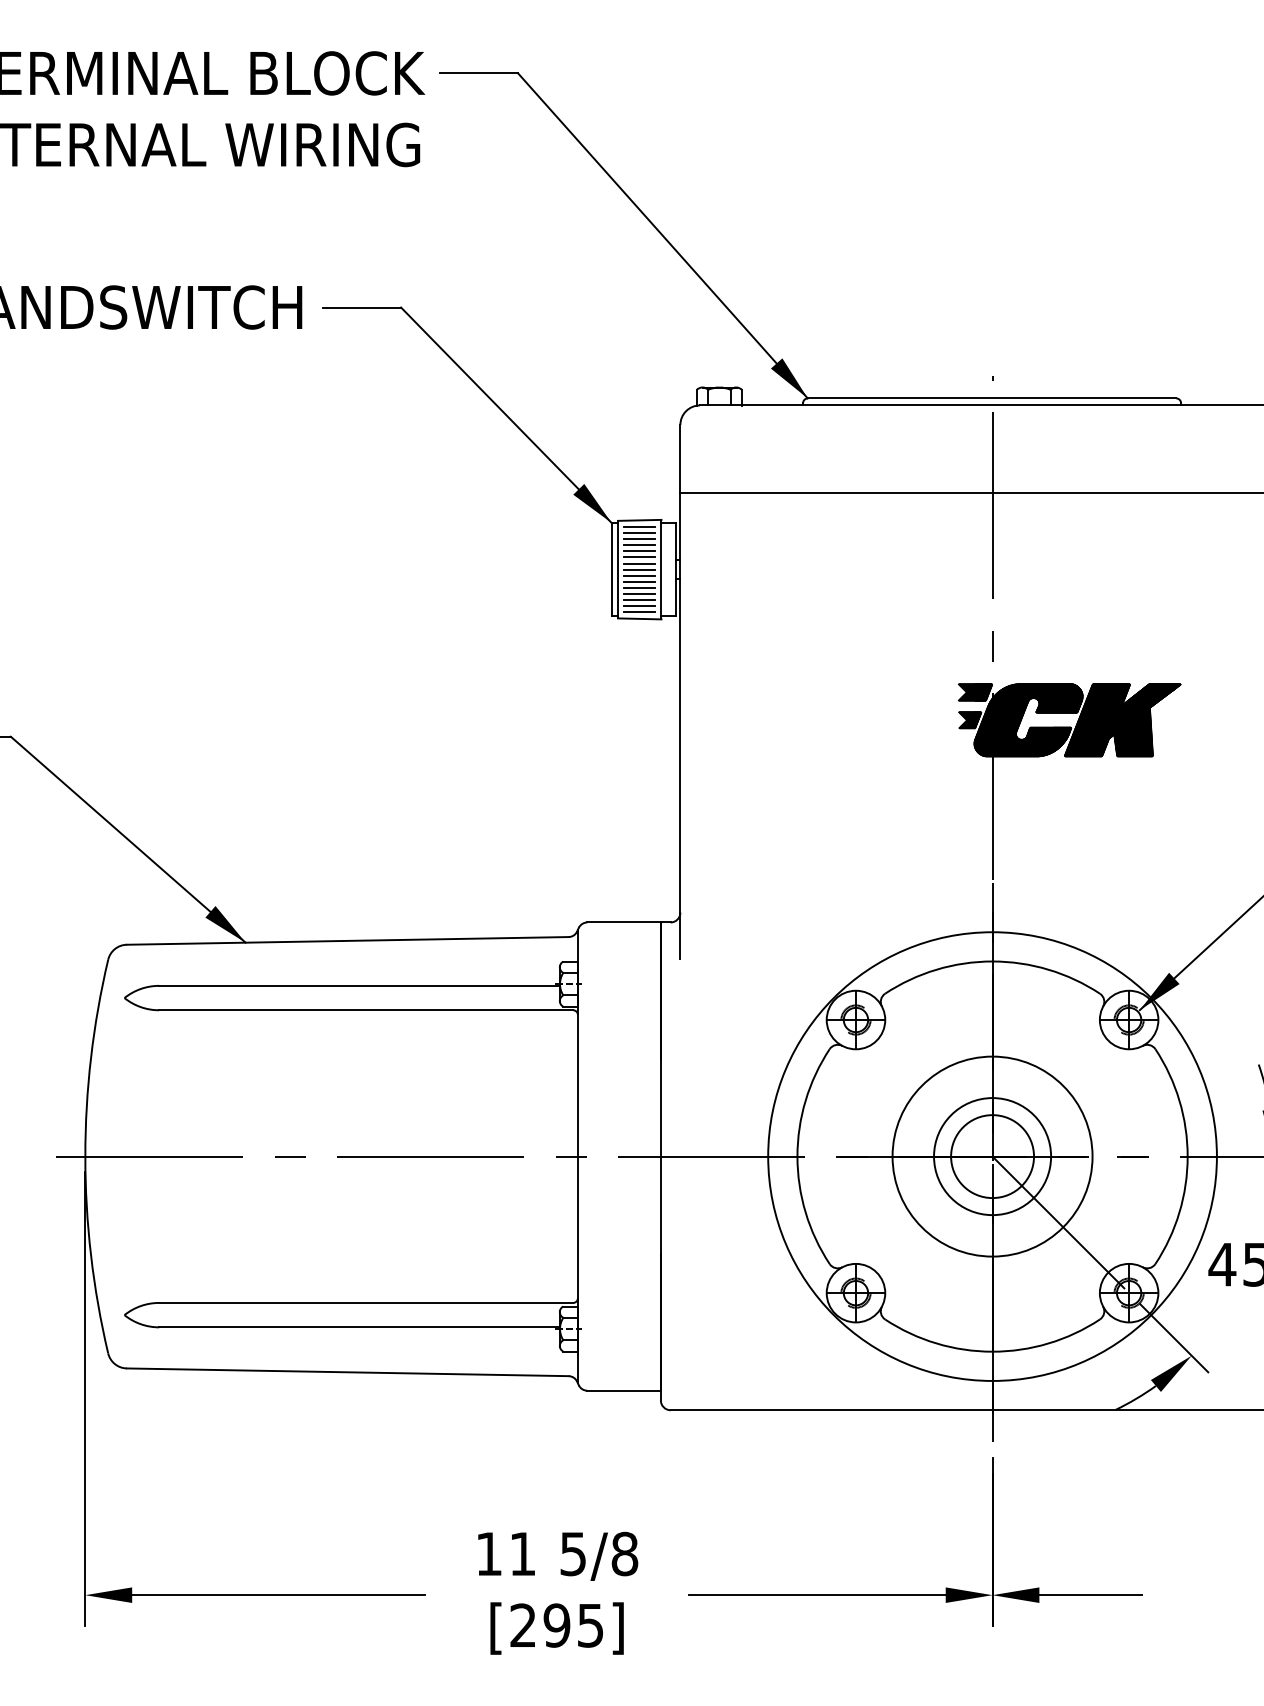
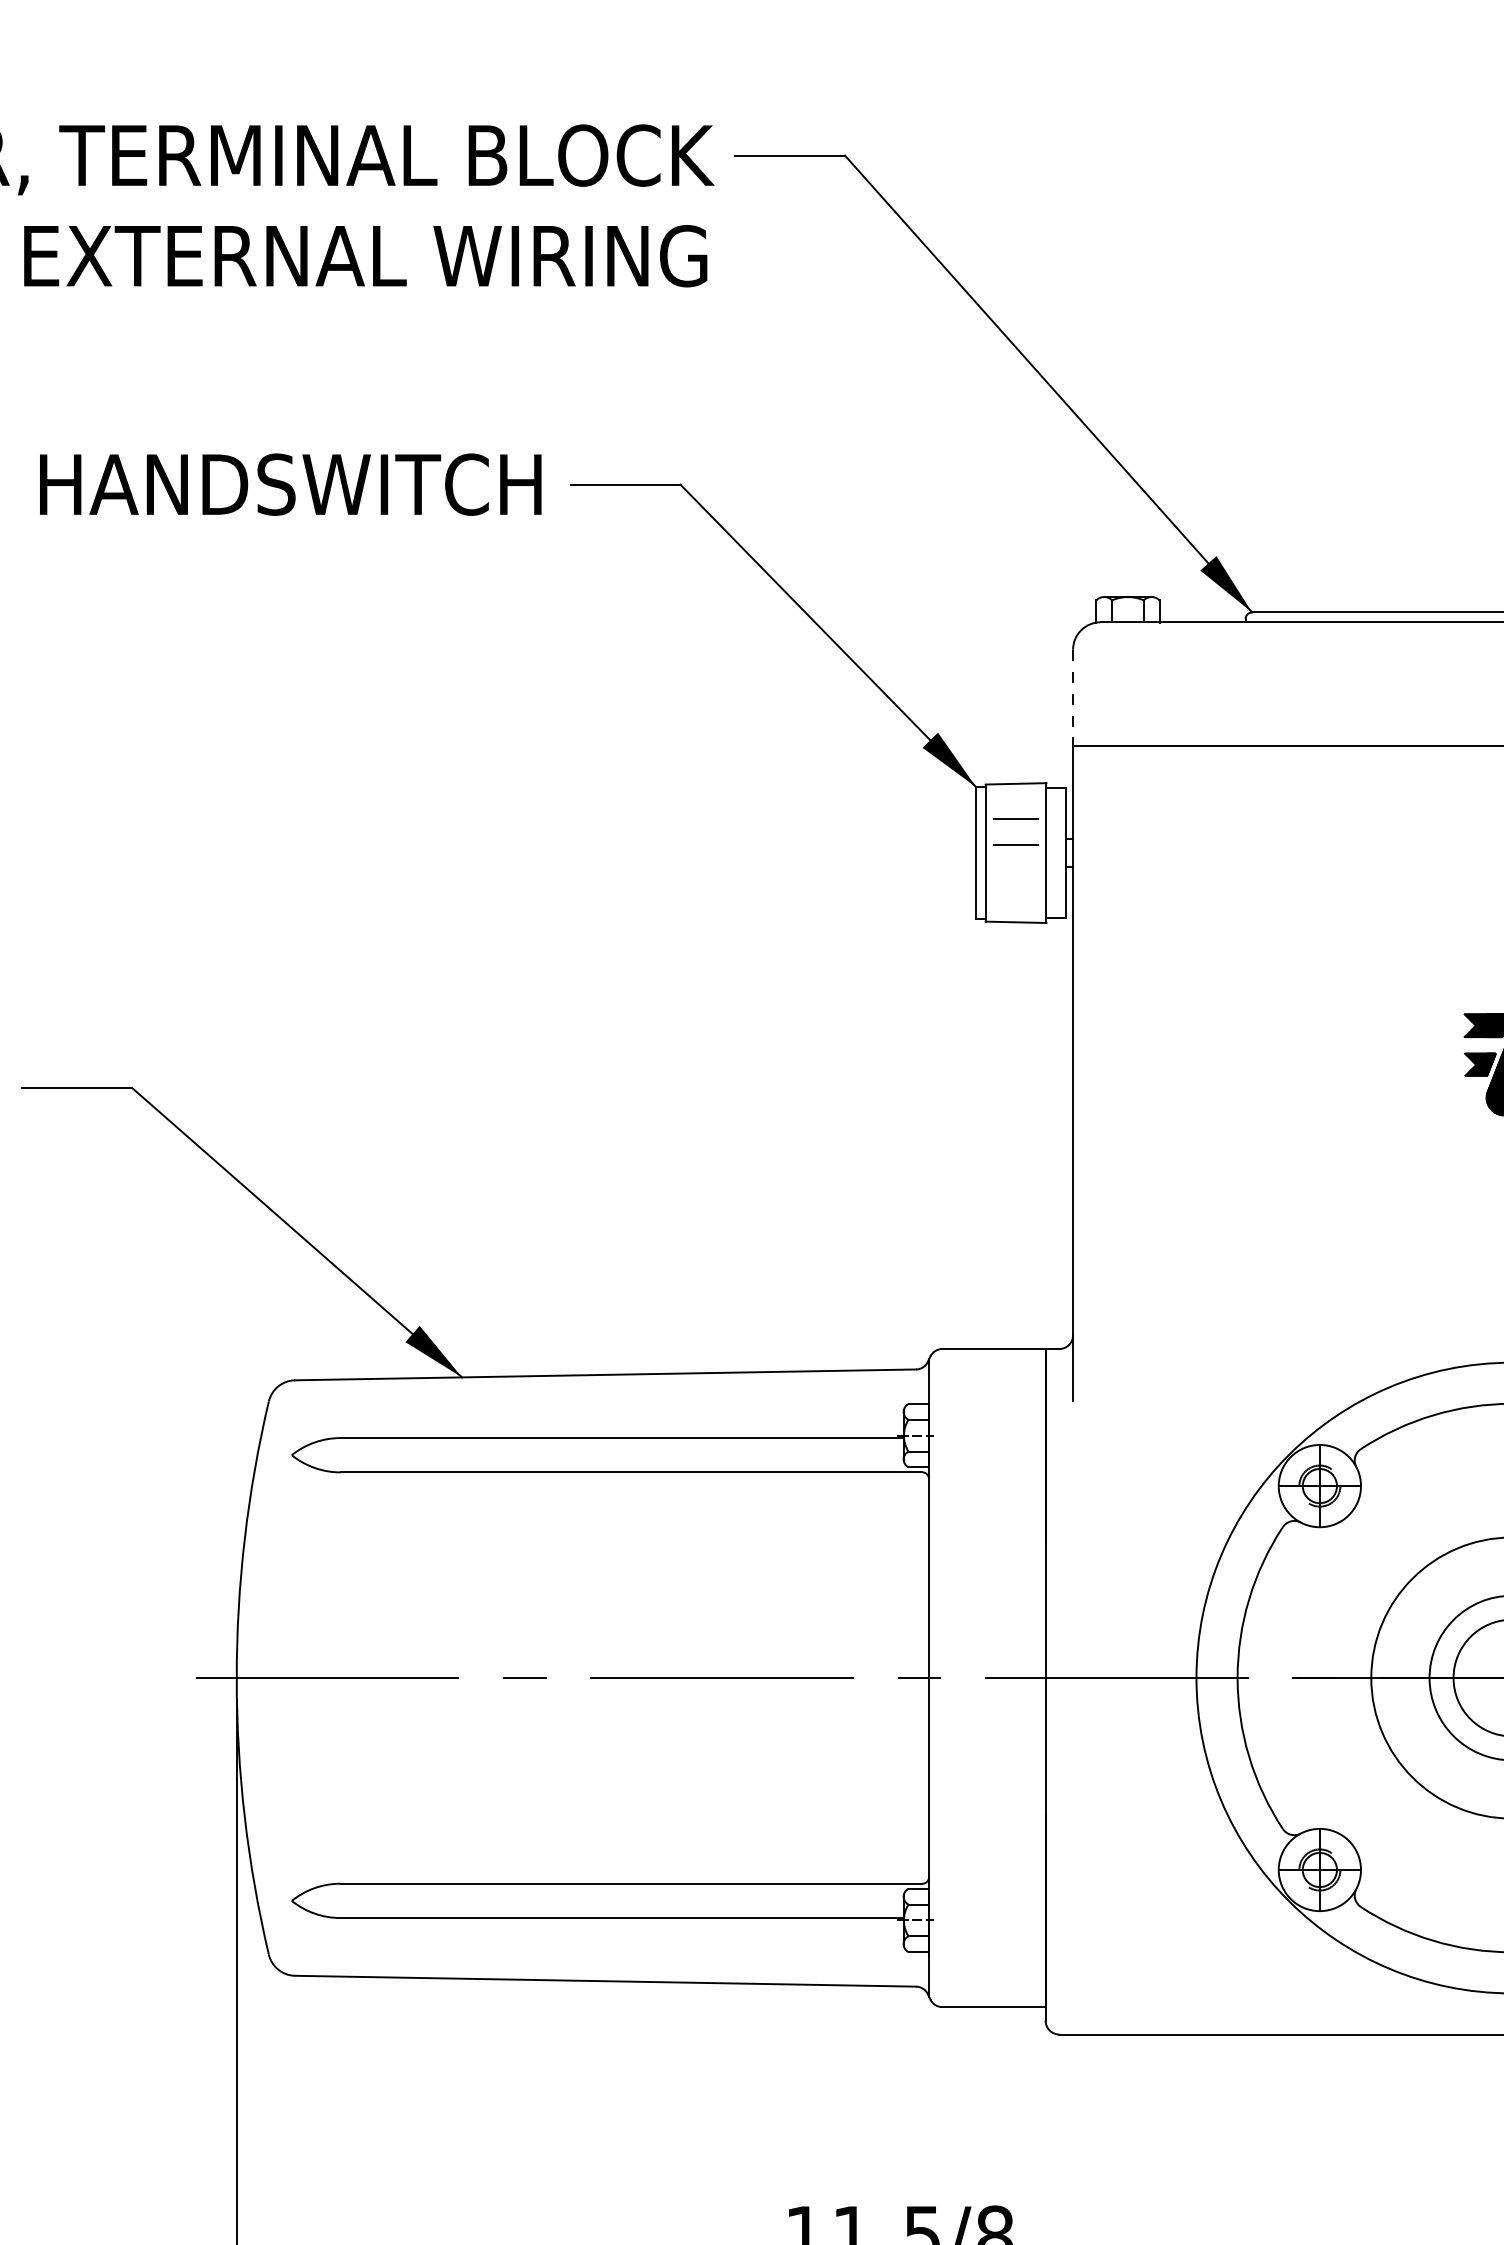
line: (680, 459) -> (1073, 698), solid -> dashed
line: (639, 526) -> (1015, 792), removed
line: (639, 533) -> (1015, 802), removed
line: (639, 539) -> (1015, 810), removed
line: (639, 551) -> (1015, 827), removed
line: (639, 557) -> (1015, 836), removed
line: (639, 569) -> (1015, 852), removed
line: (639, 575) -> (1015, 861), removed
line: (639, 581) -> (1015, 869), removed
line: (639, 587) -> (1015, 878), removed
line: (639, 594) -> (1015, 888), removed
line: (639, 600) -> (1015, 896), removed
line: (639, 606) -> (1015, 904), removed
line: (639, 612) -> (1015, 913), removed

